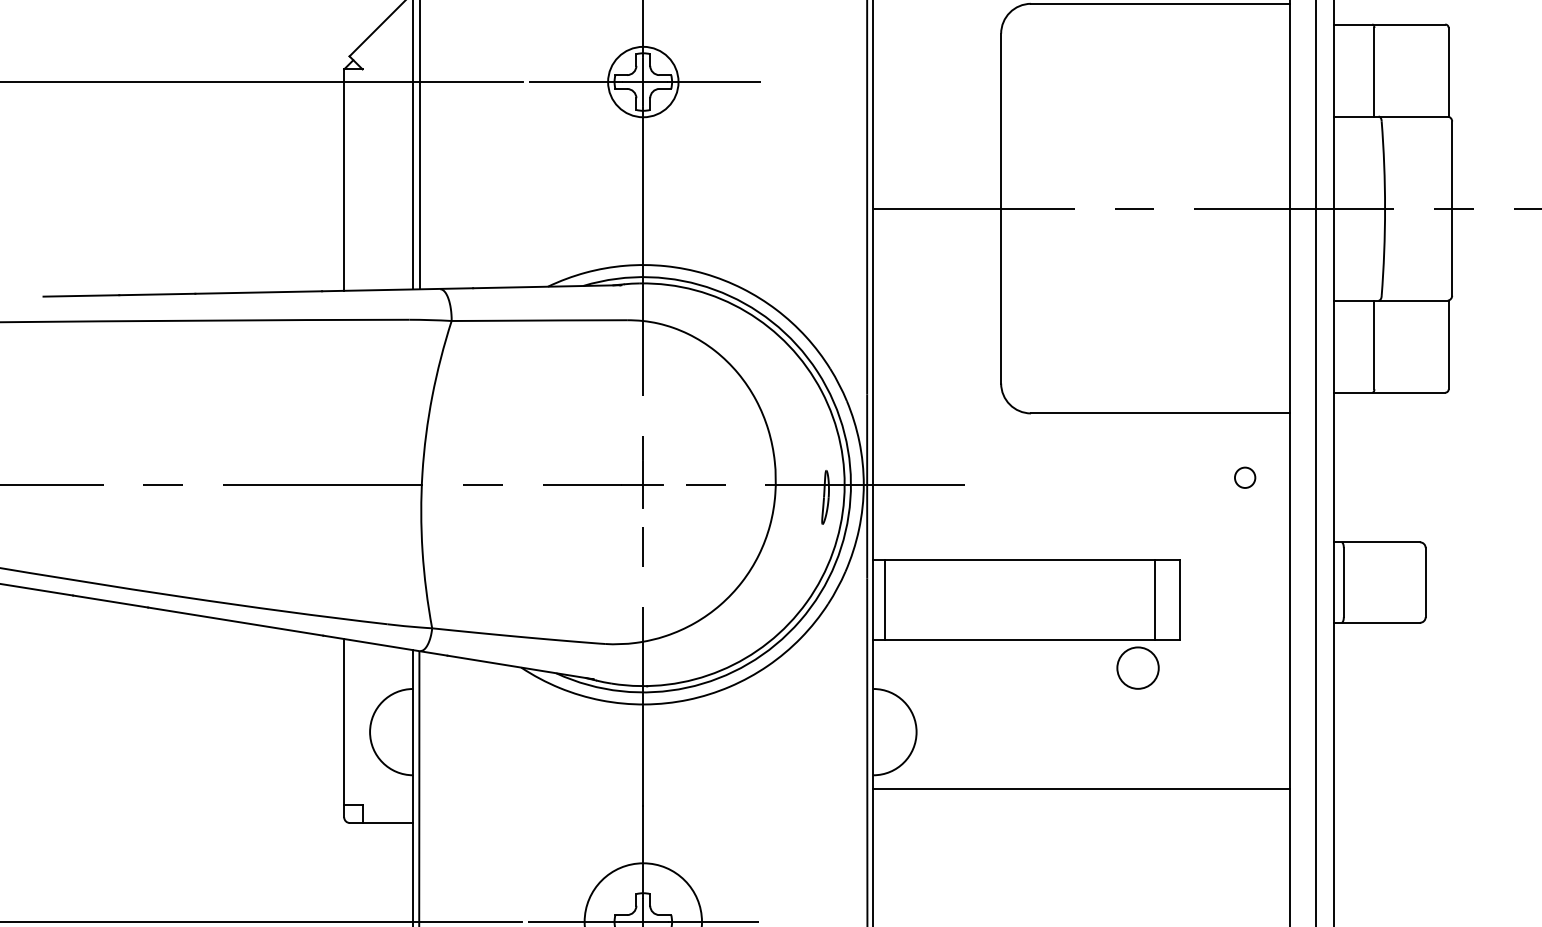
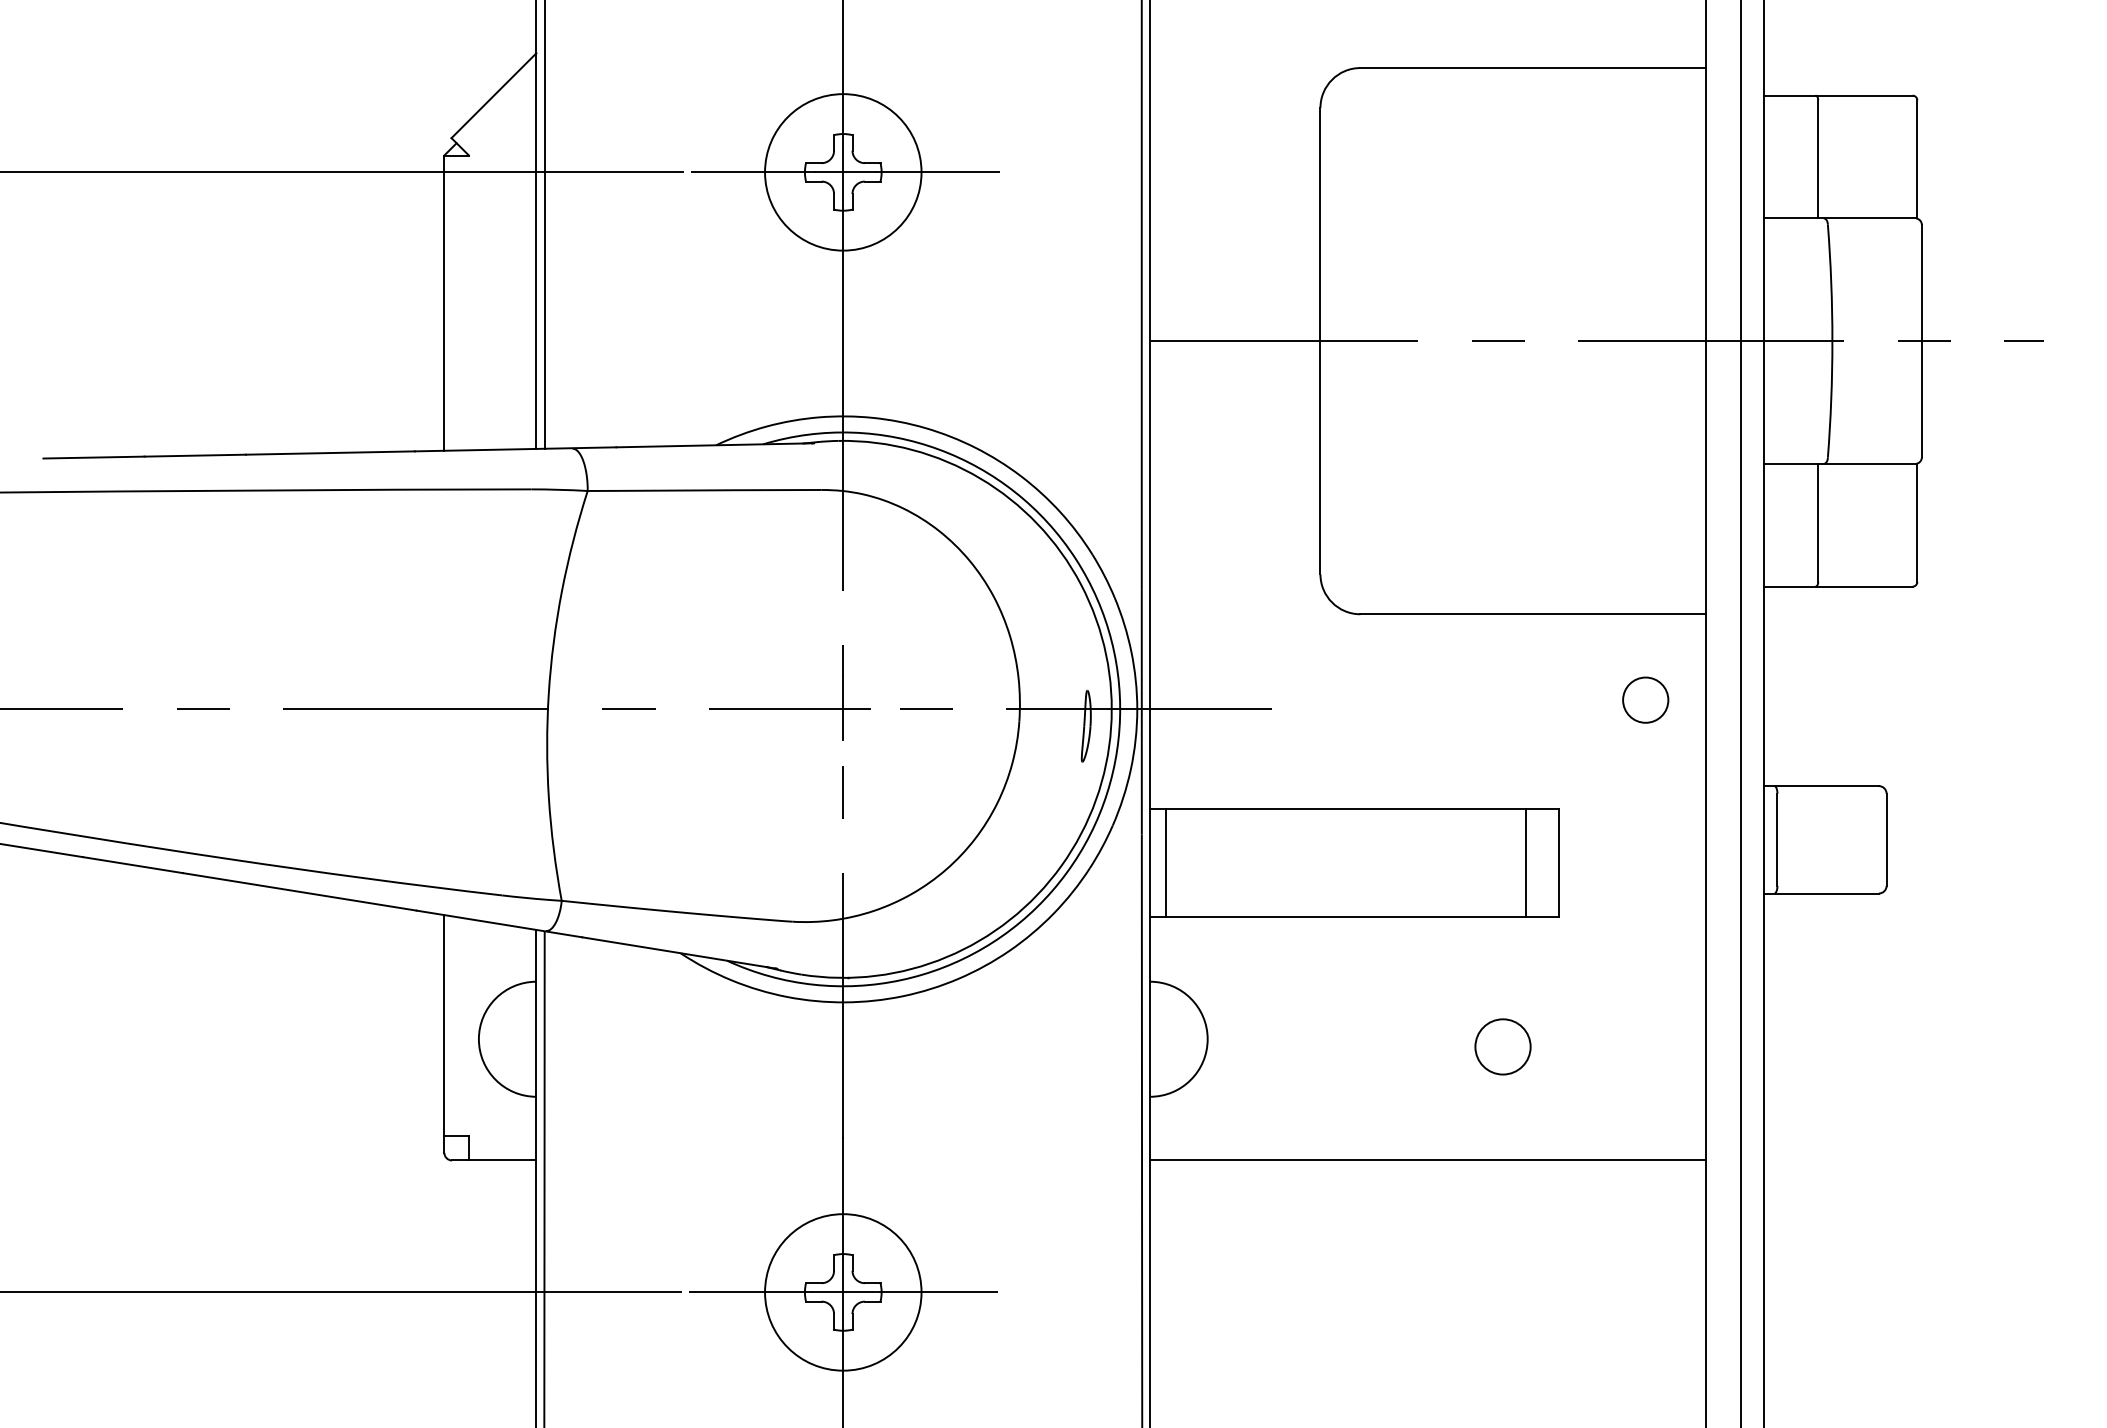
circle: (643, 82) -> (843, 172), size x1.67
circle: (1244, 477) -> (1645, 699), size x1.67
circle: (1137, 667) -> (1502, 1046), moved
line: (1081, 788) -> (1427, 1160), moved

